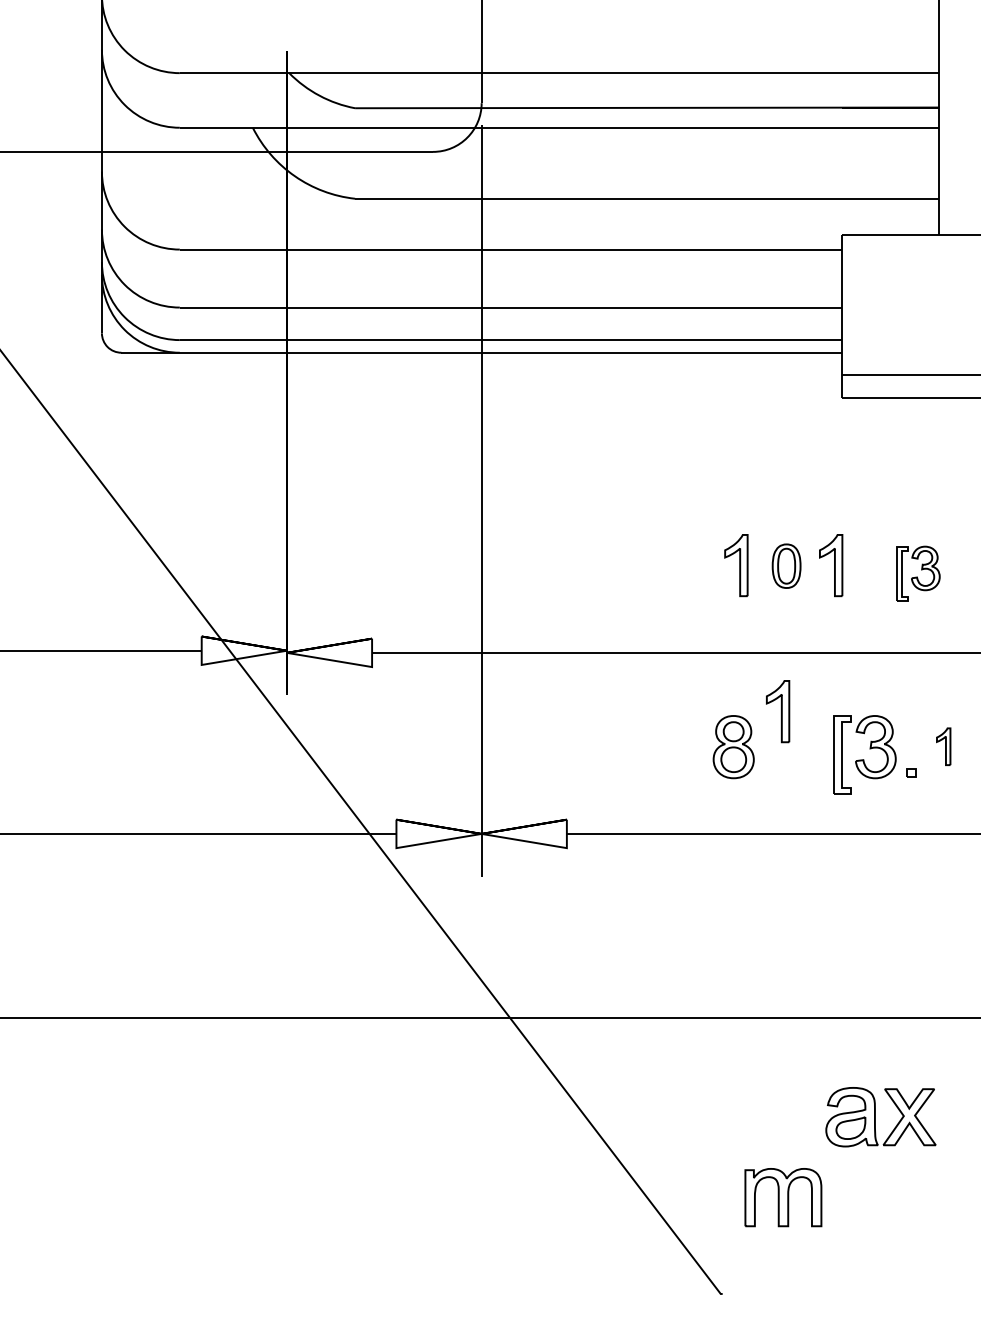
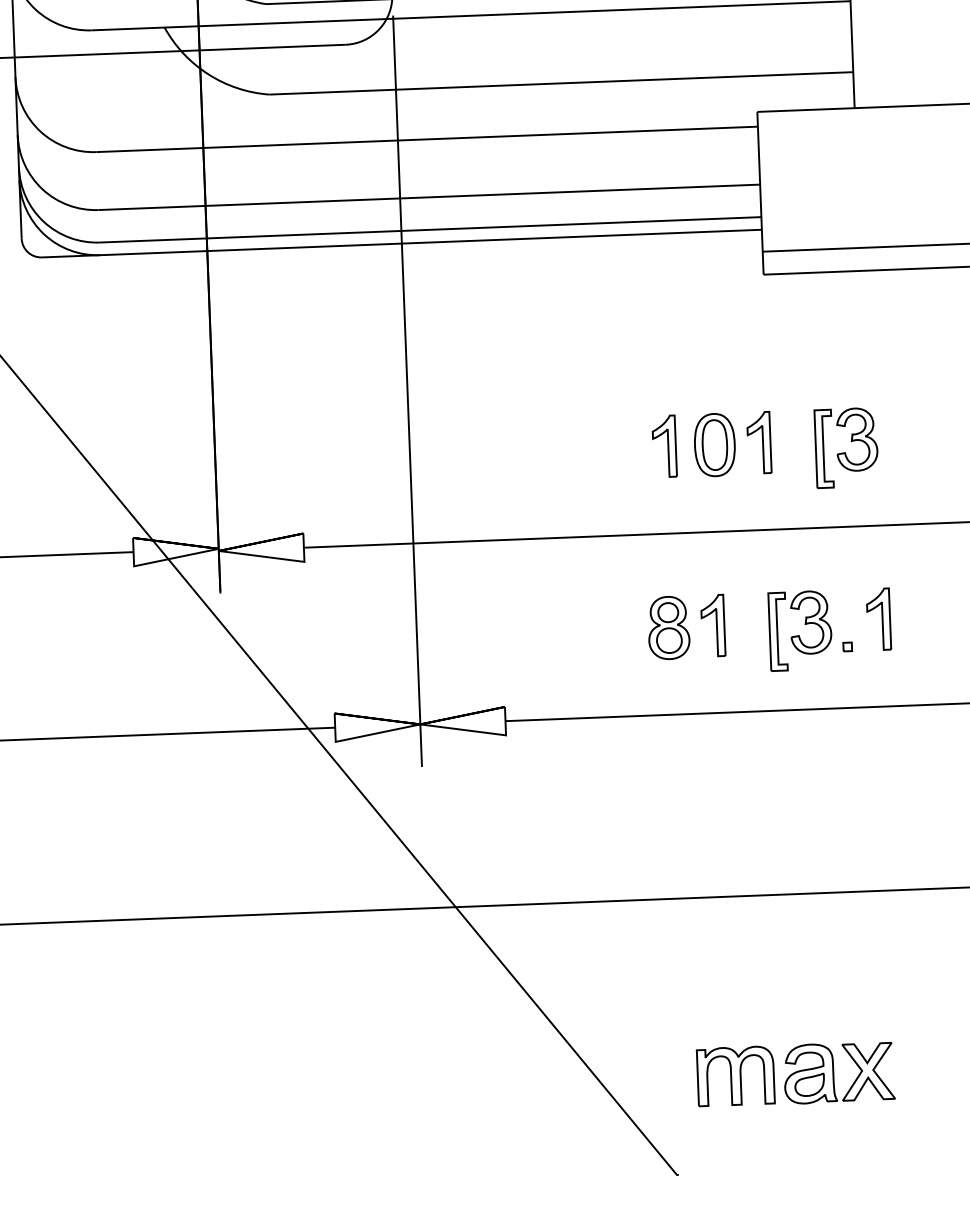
part: (786, 566) -> (714, 445), size x1.43
part: (918, 573) -> (846, 447), size x1.43
part: (778, 711) -> (713, 625), moved
part: (943, 746) -> (878, 619), size x1.67
part: (880, 1117) -> (838, 1073), moved

